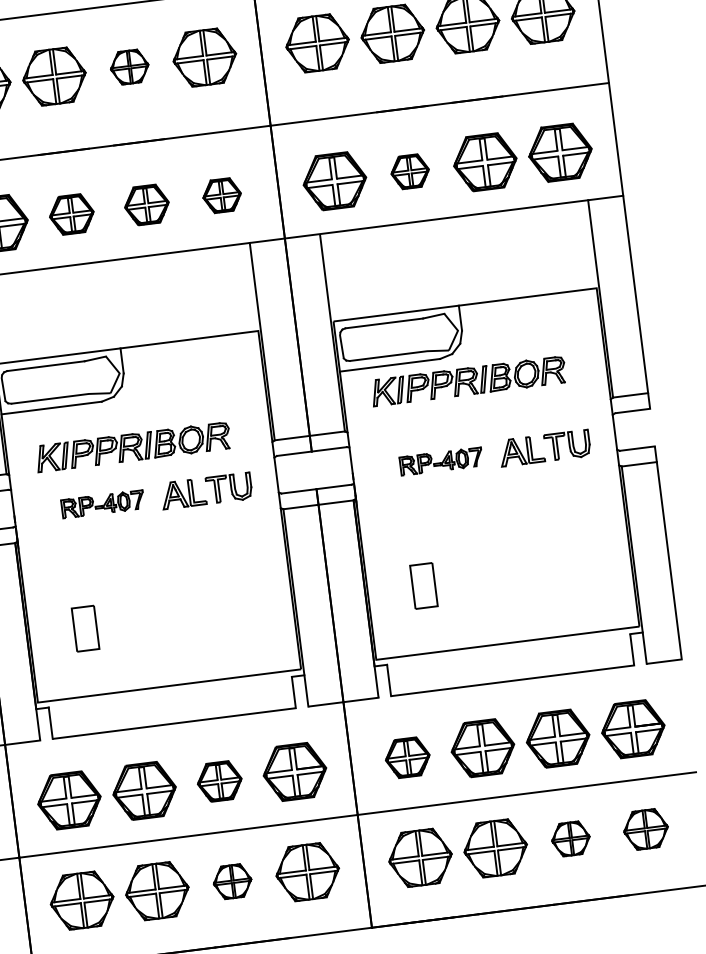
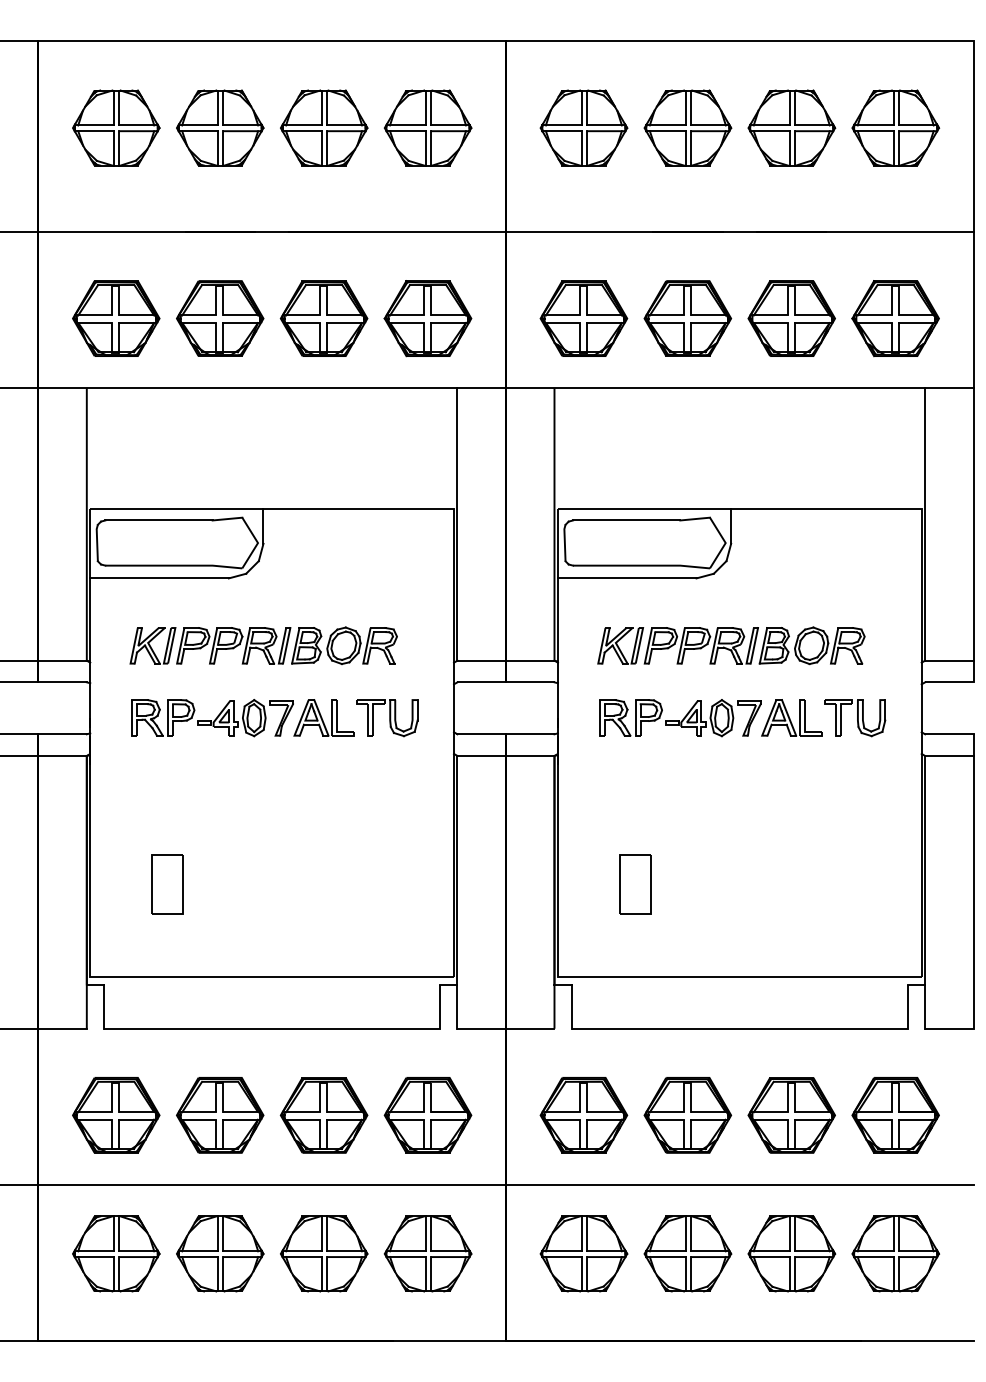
part: (129, 66) -> (324, 127), size x1.67
part: (409, 171) -> (687, 318), size x1.67
part: (221, 195) -> (427, 318), size x1.67
part: (146, 205) -> (323, 318), size x1.43
part: (72, 214) -> (220, 318), size x1.43
part: (468, 381) -> (731, 645), moved
part: (441, 461) -> (680, 718), size x1.43
part: (102, 504) -> (212, 718), size x1.43
part: (407, 757) -> (583, 1115), size x1.43
part: (219, 781) -> (323, 1115), size x1.43
part: (645, 829) -> (895, 1253), size x1.43
part: (570, 838) -> (791, 1253), size x1.67
part: (232, 881) -> (324, 1253), size x1.67

